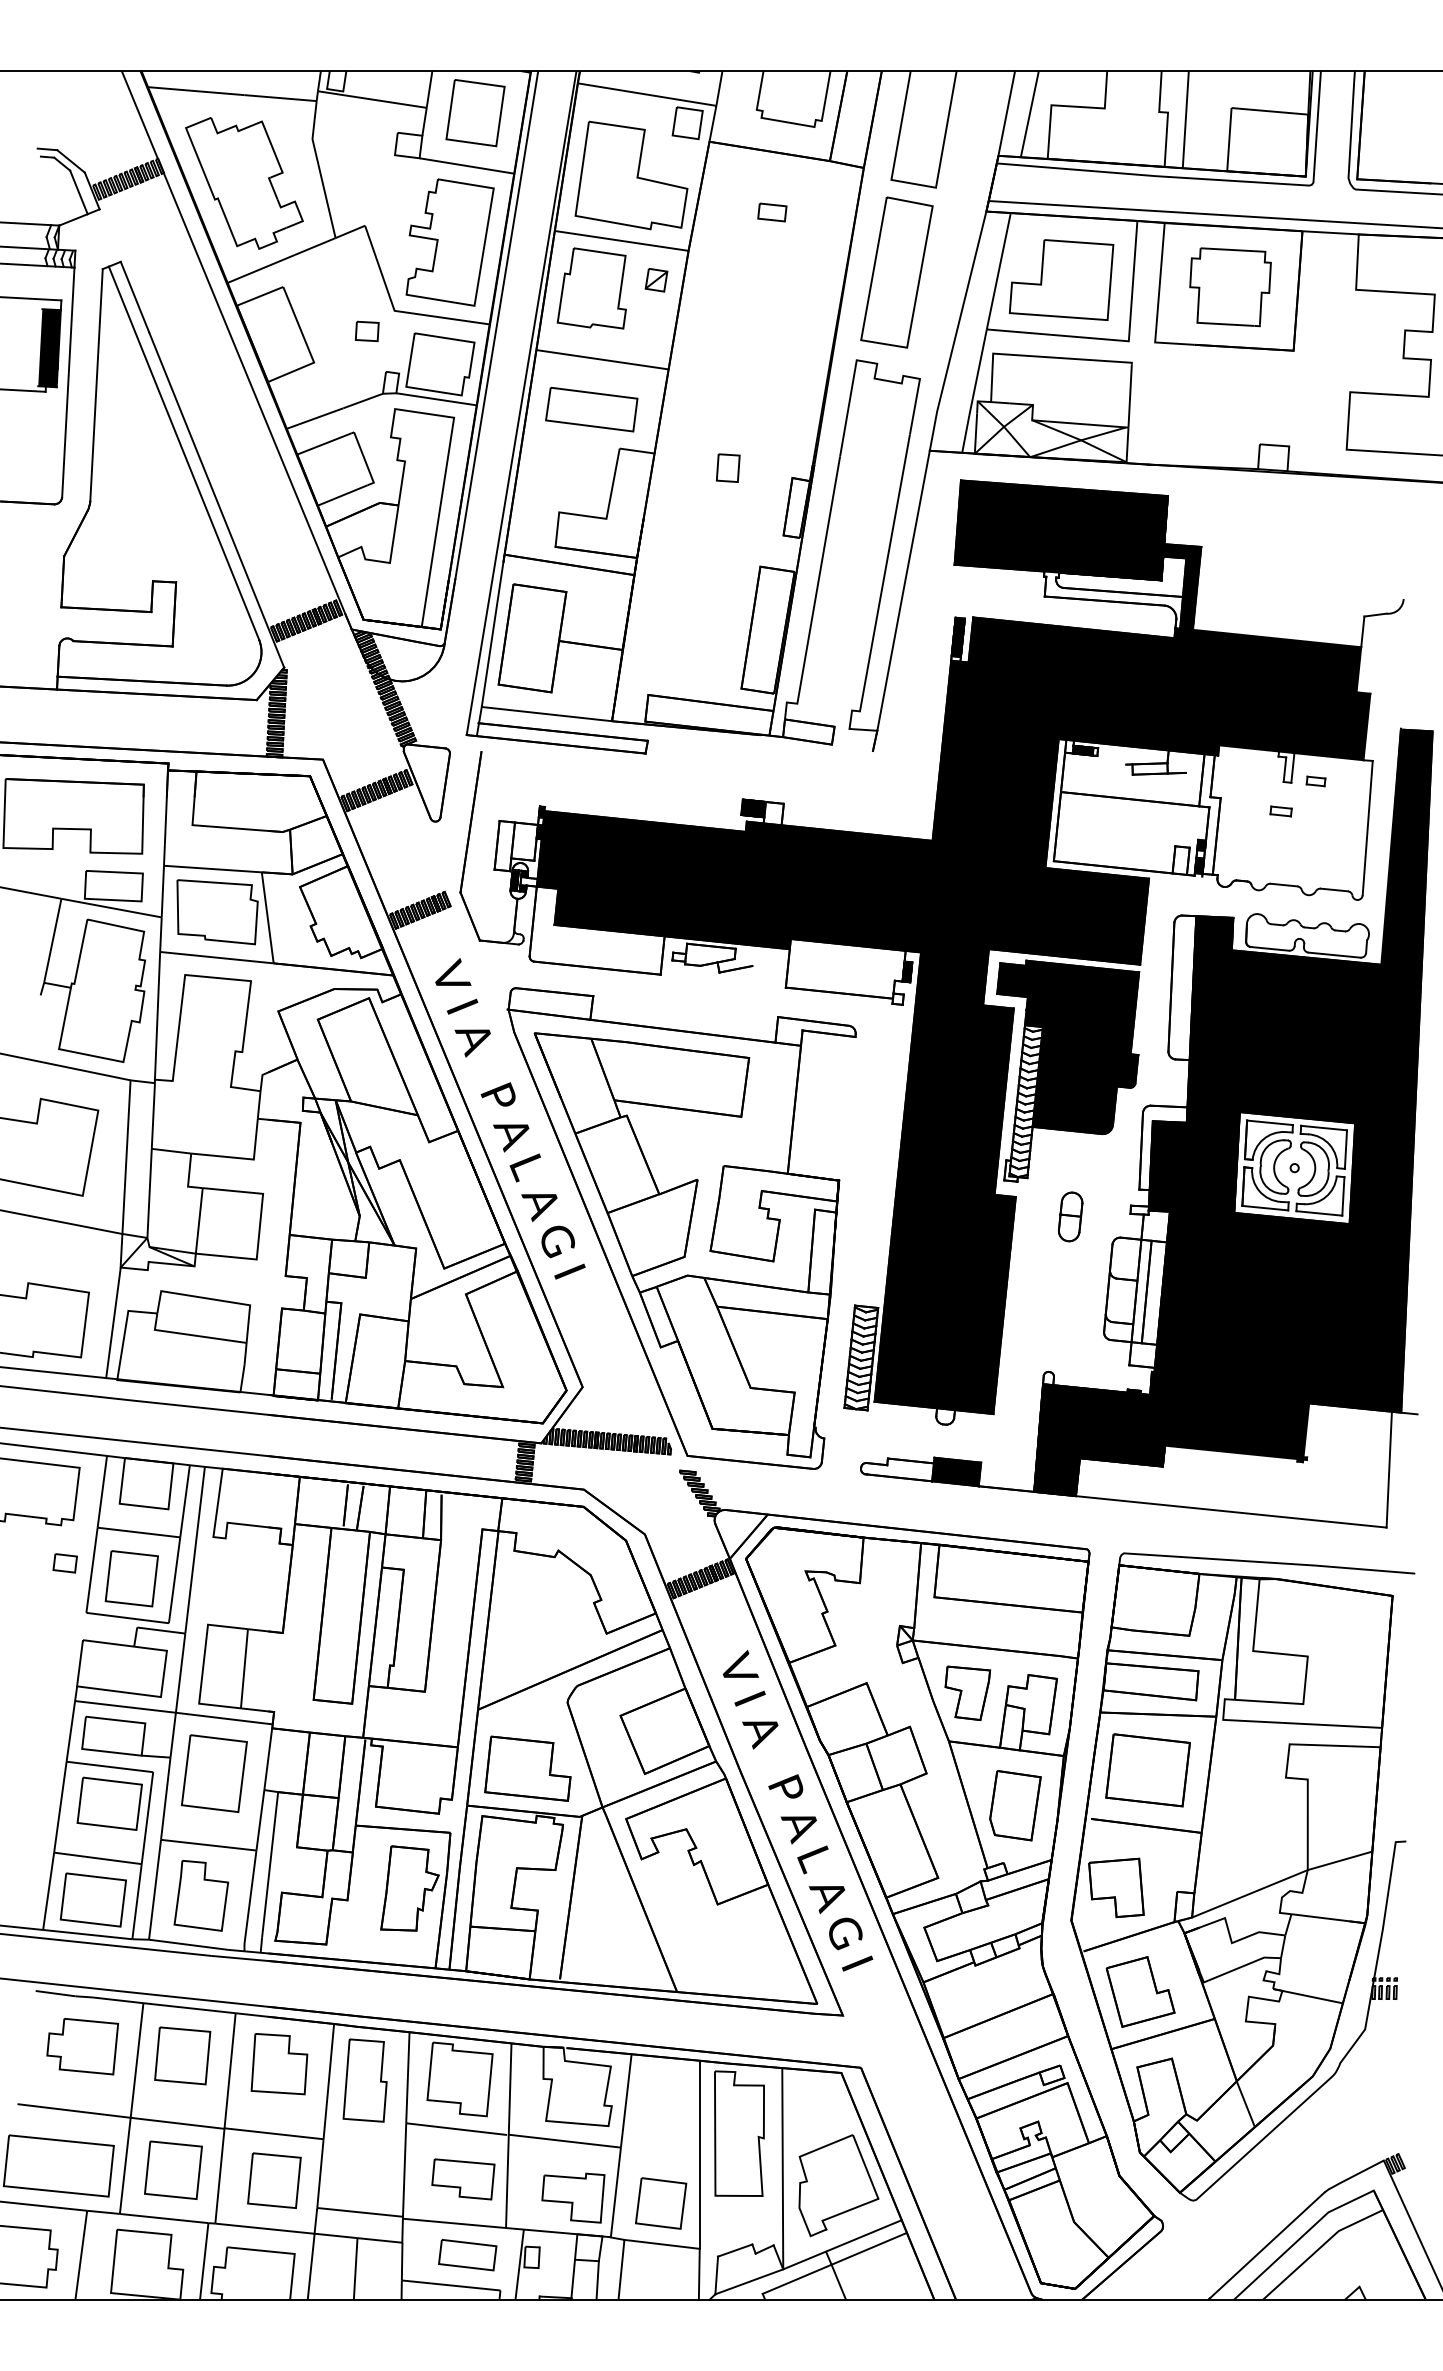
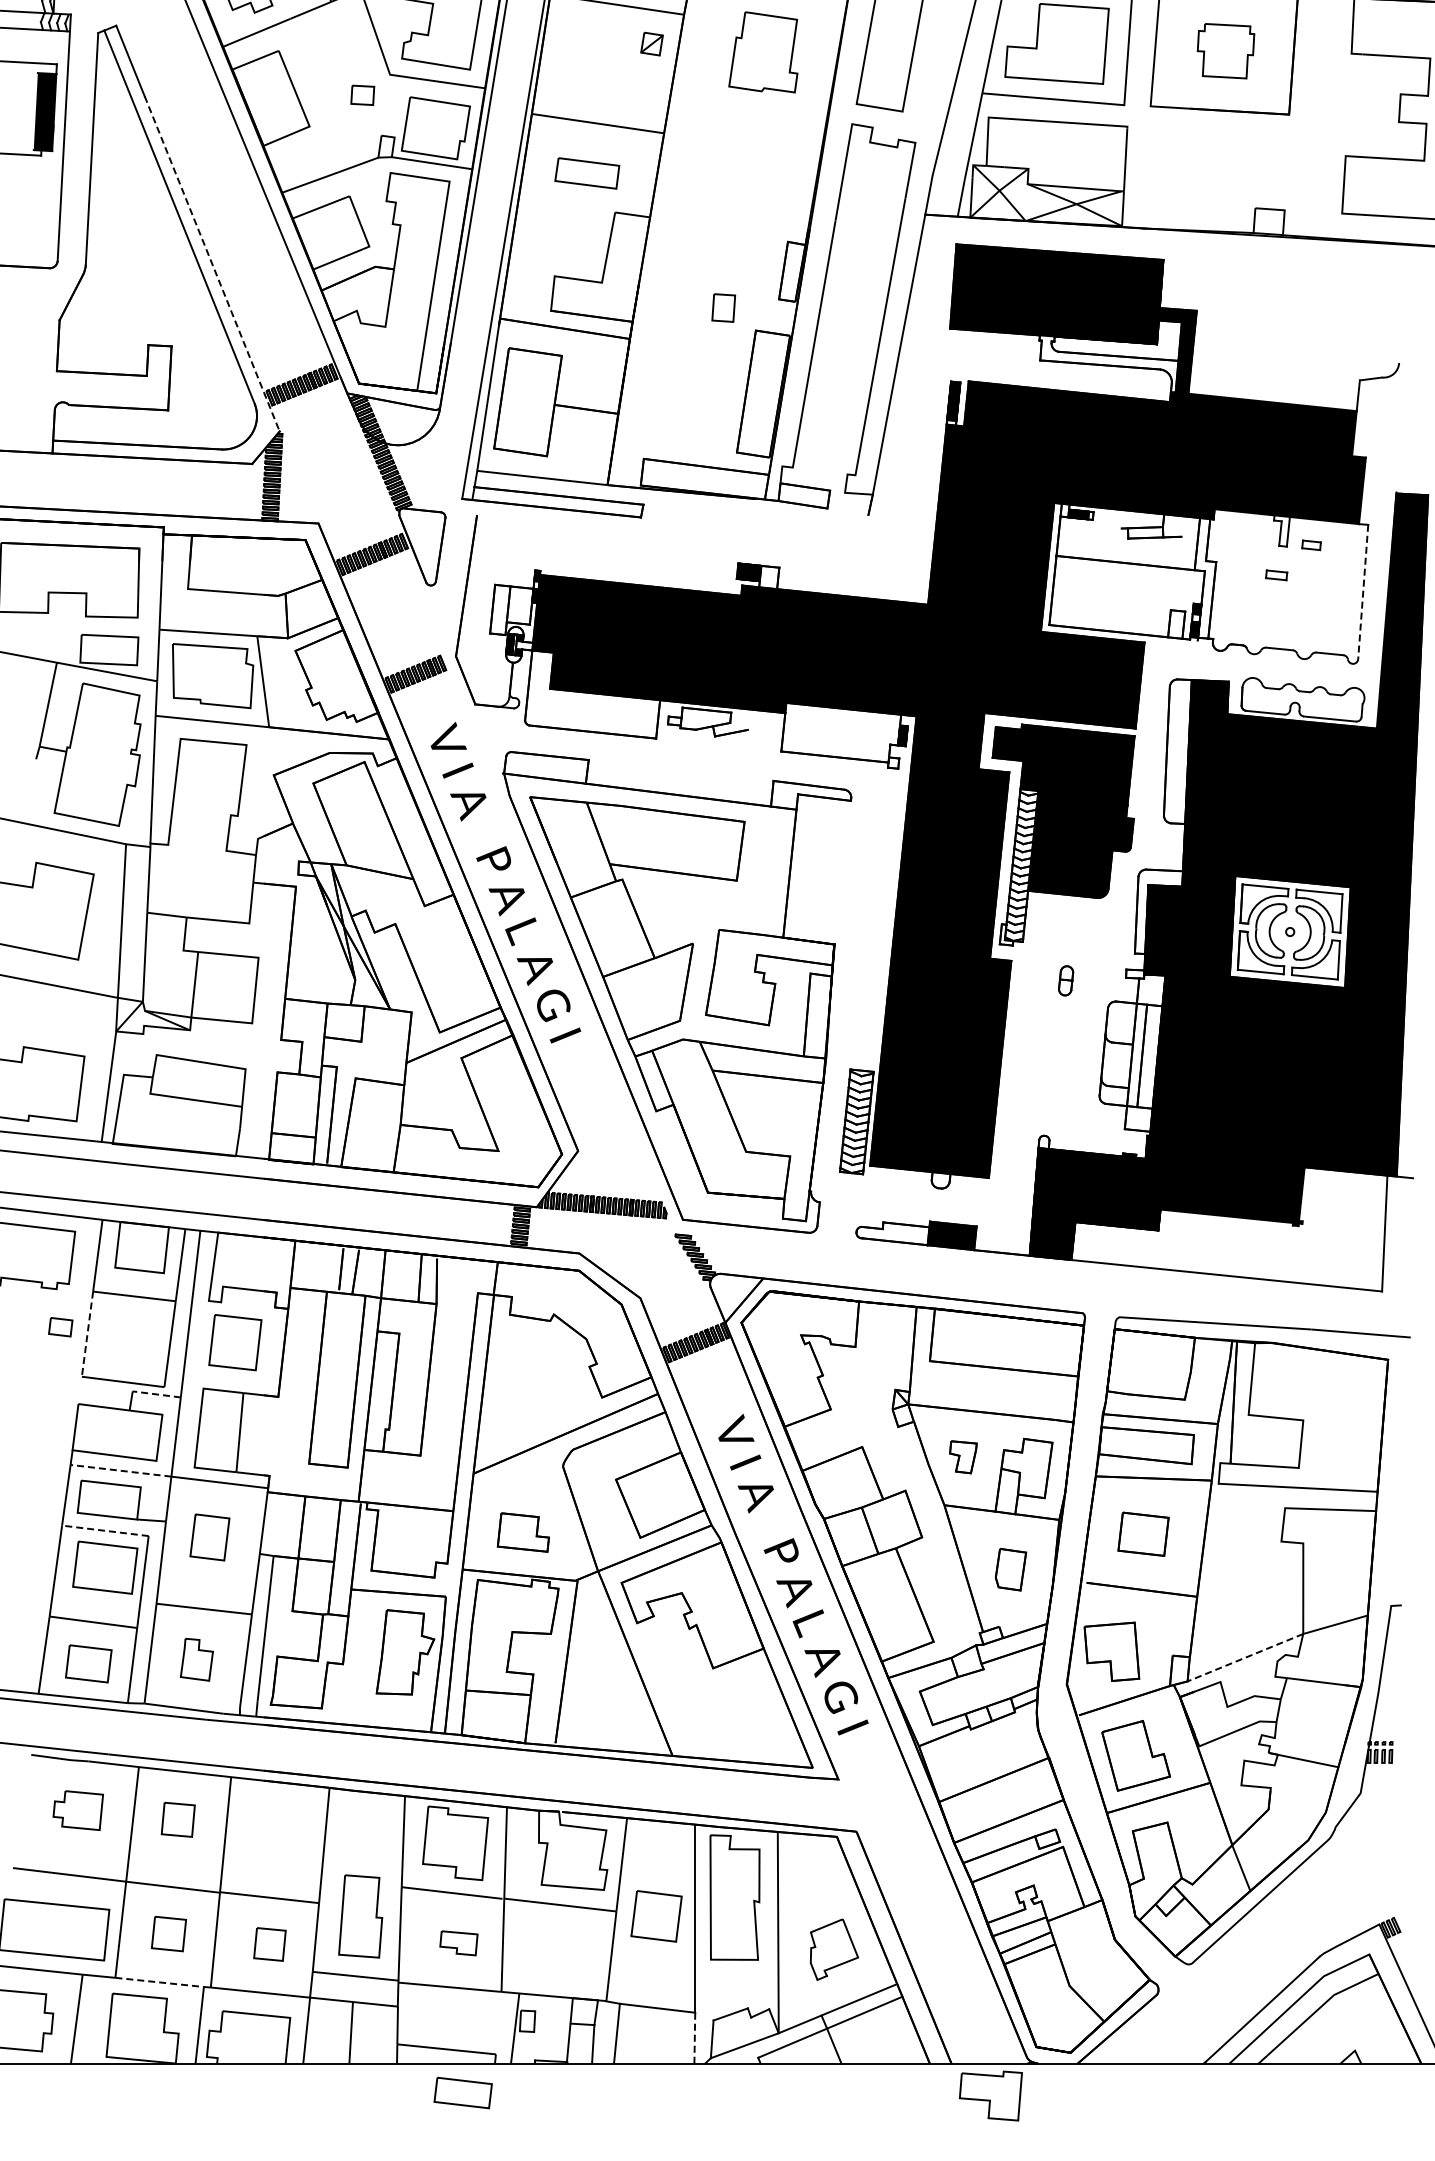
part: (1230, 287) -> (1226, 51), size x0.7
part: (591, 288) -> (763, 52), moved
part: (591, 409) -> (587, 173), size x0.7
part: (728, 467) -> (724, 307), moved
line: (216, 499) -> (212, 263), solid -> dashed
line: (1367, 828) -> (1363, 592), solid -> dashed
part: (1070, 1216) -> (1066, 980), size x0.6
line: (92, 1570) -> (88, 1334), solid -> dashed
part: (131, 1578) -> (235, 1342), moved
line: (160, 1630) -> (156, 1394), solid -> dashed
part: (967, 1693) -> (963, 1457), size x0.6
line: (125, 1706) -> (121, 1470), solid -> dashed
line: (109, 1766) -> (105, 1530), solid -> dashed
part: (527, 1768) -> (523, 1532), size x0.6
part: (1147, 1770) -> (1143, 1534), size x0.6
part: (214, 1773) -> (210, 1537), size x0.6
part: (1015, 1805) -> (1011, 1569), size x0.6
line: (1249, 1893) -> (1245, 1657), solid -> dashed
part: (201, 1895) -> (197, 1659), size x0.6
part: (92, 1899) -> (88, 1663), size x0.7
part: (82, 2046) -> (78, 1810), size x0.7
part: (182, 2055) -> (178, 1819), size x0.6
part: (279, 2064) -> (275, 1828), removed
part: (364, 2080) -> (360, 1916), moved
part: (173, 2169) -> (169, 1933), size x0.6
part: (463, 2179) -> (459, 1943), size x0.6
part: (274, 2180) -> (270, 1944), size x0.6
part: (838, 2185) -> (834, 1949), size x0.6
part: (573, 2197) -> (991, 2095), moved
part: (661, 2203) -> (657, 1916), moved
line: (164, 2218) -> (160, 1982), solid -> dashed
part: (467, 2255) -> (463, 2093), moved
line: (699, 2274) -> (695, 2038), solid -> dashed

